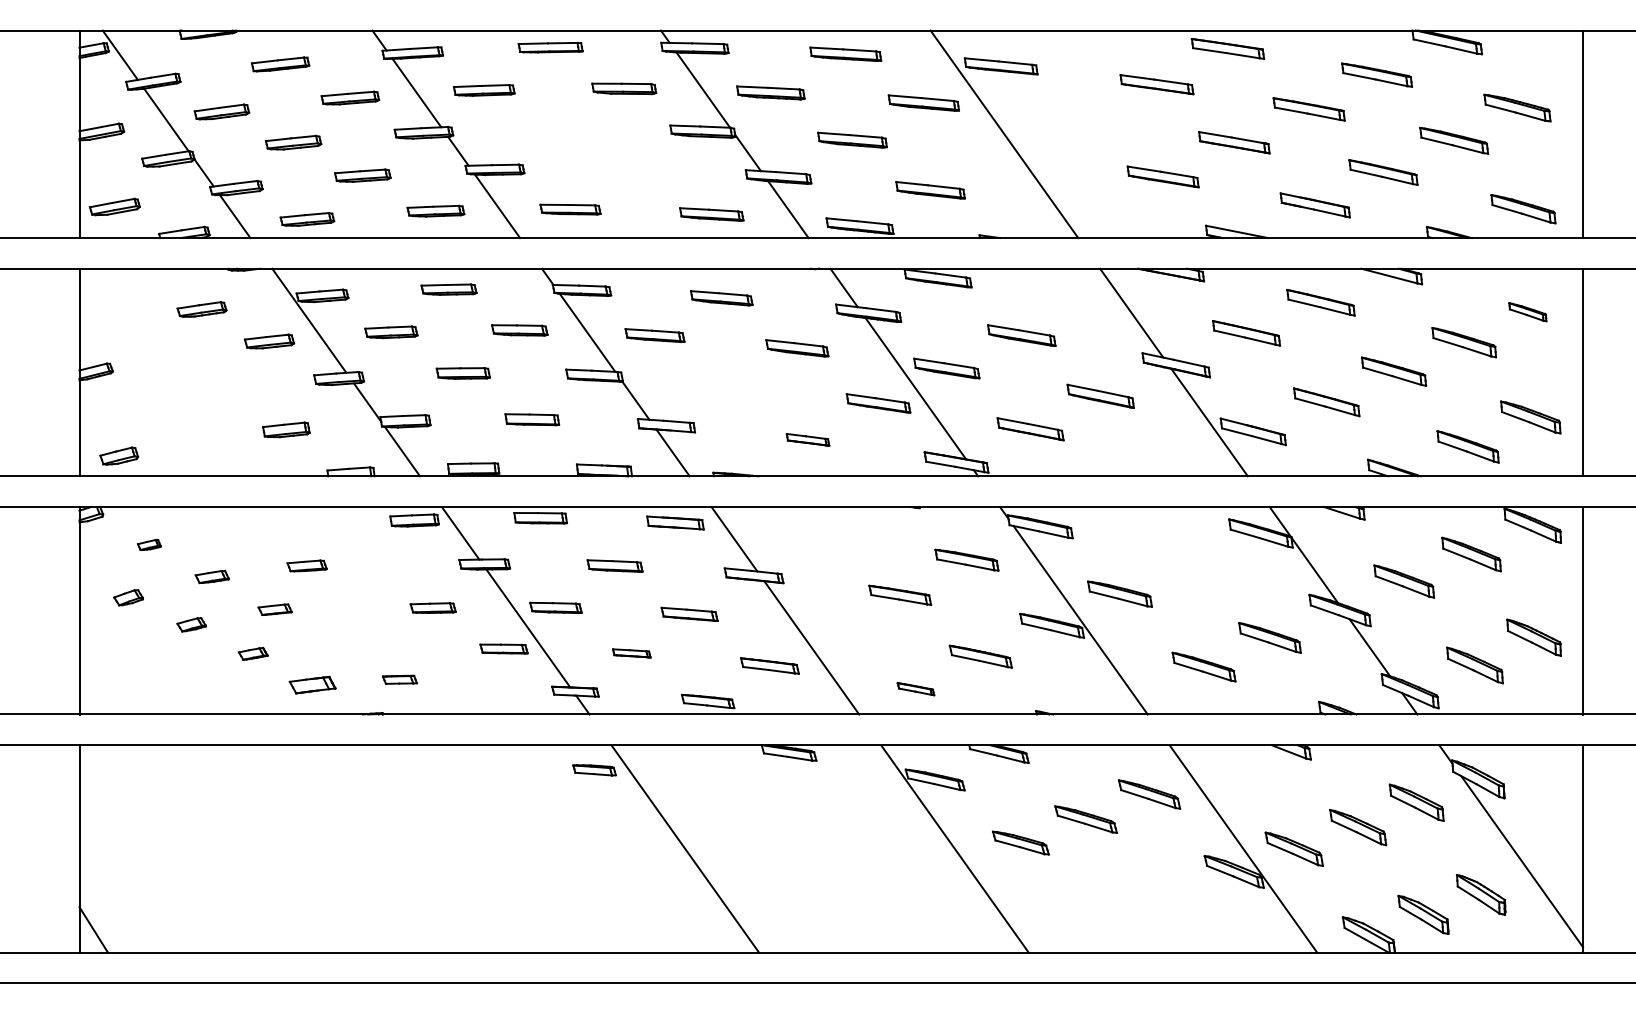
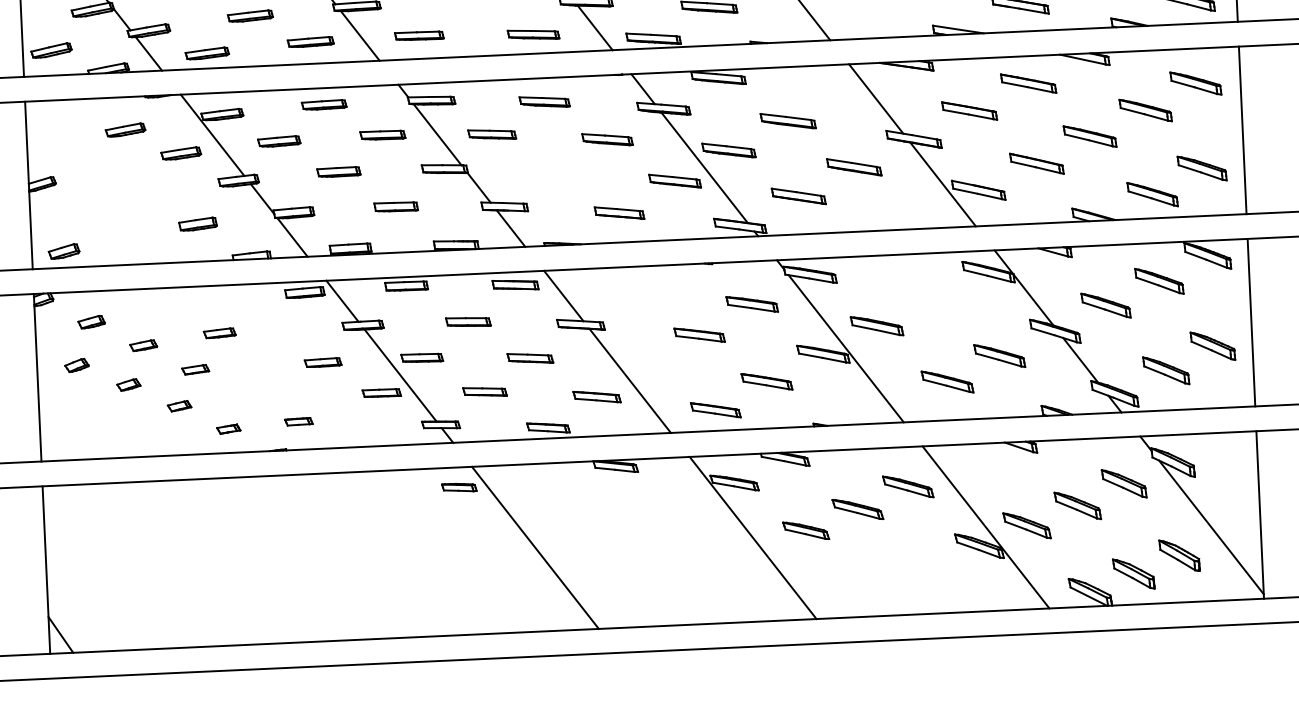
part: (1527, 312) -> (1195, 83), size x1.67
part: (807, 439) -> (619, 212), size x1.43
part: (149, 544) -> (91, 321), size x1.43
part: (631, 653) -> (484, 392), size x1.43
part: (312, 684) -> (228, 428), size x0.62
part: (915, 689) -> (715, 410), size x1.67

